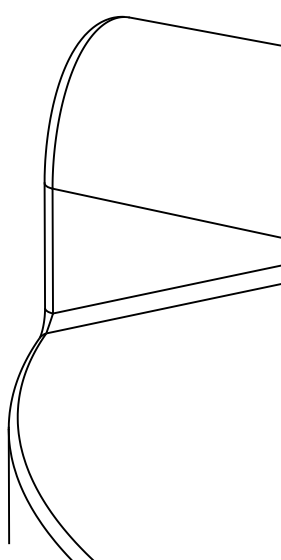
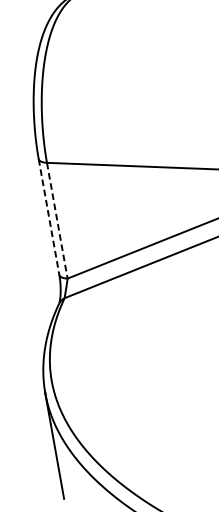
line: (44, 246) -> (48, 217), solid -> dashed
line: (52, 251) -> (57, 221), solid -> dashed

